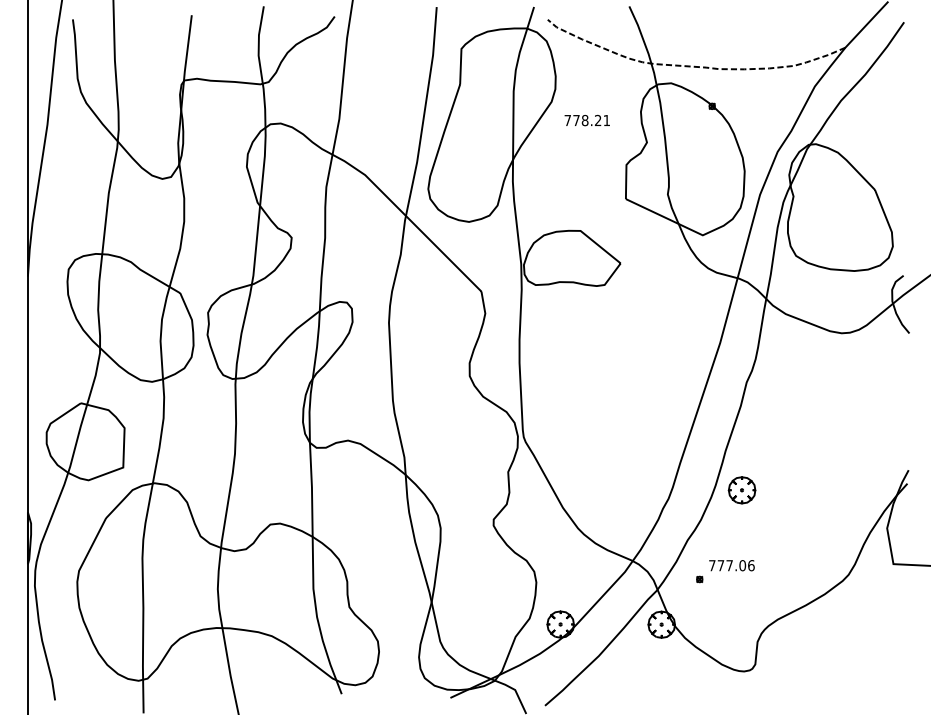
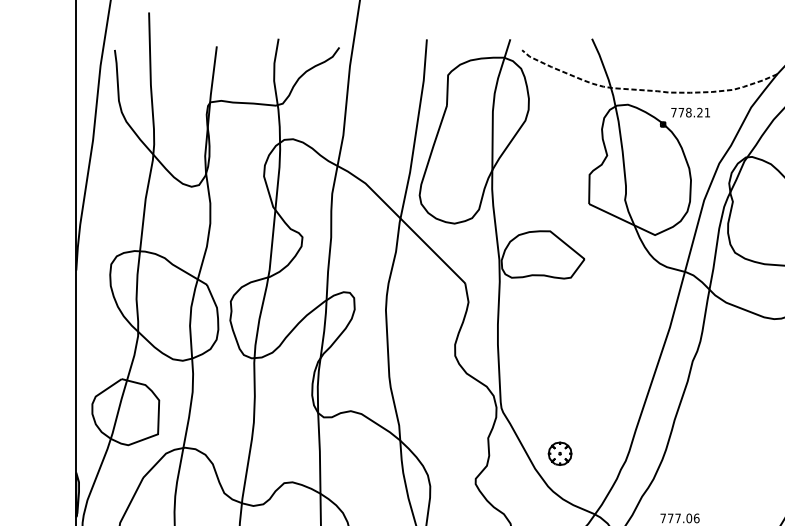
text: (586, 120) -> (689, 112), moved
part: (741, 490) -> (559, 453), moved

